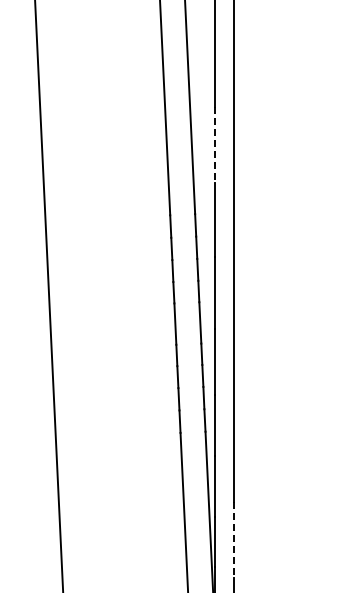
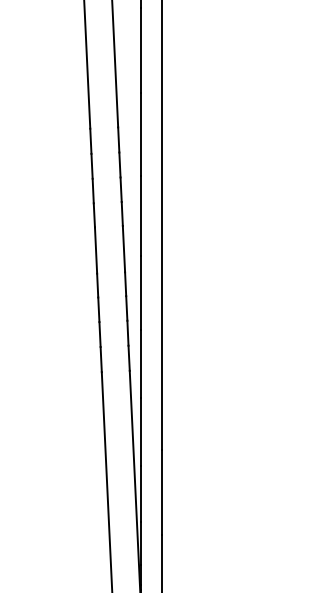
line: (215, 145) -> (140, 50), dashed -> solid
line: (233, 540) -> (161, 492), dashed -> solid

